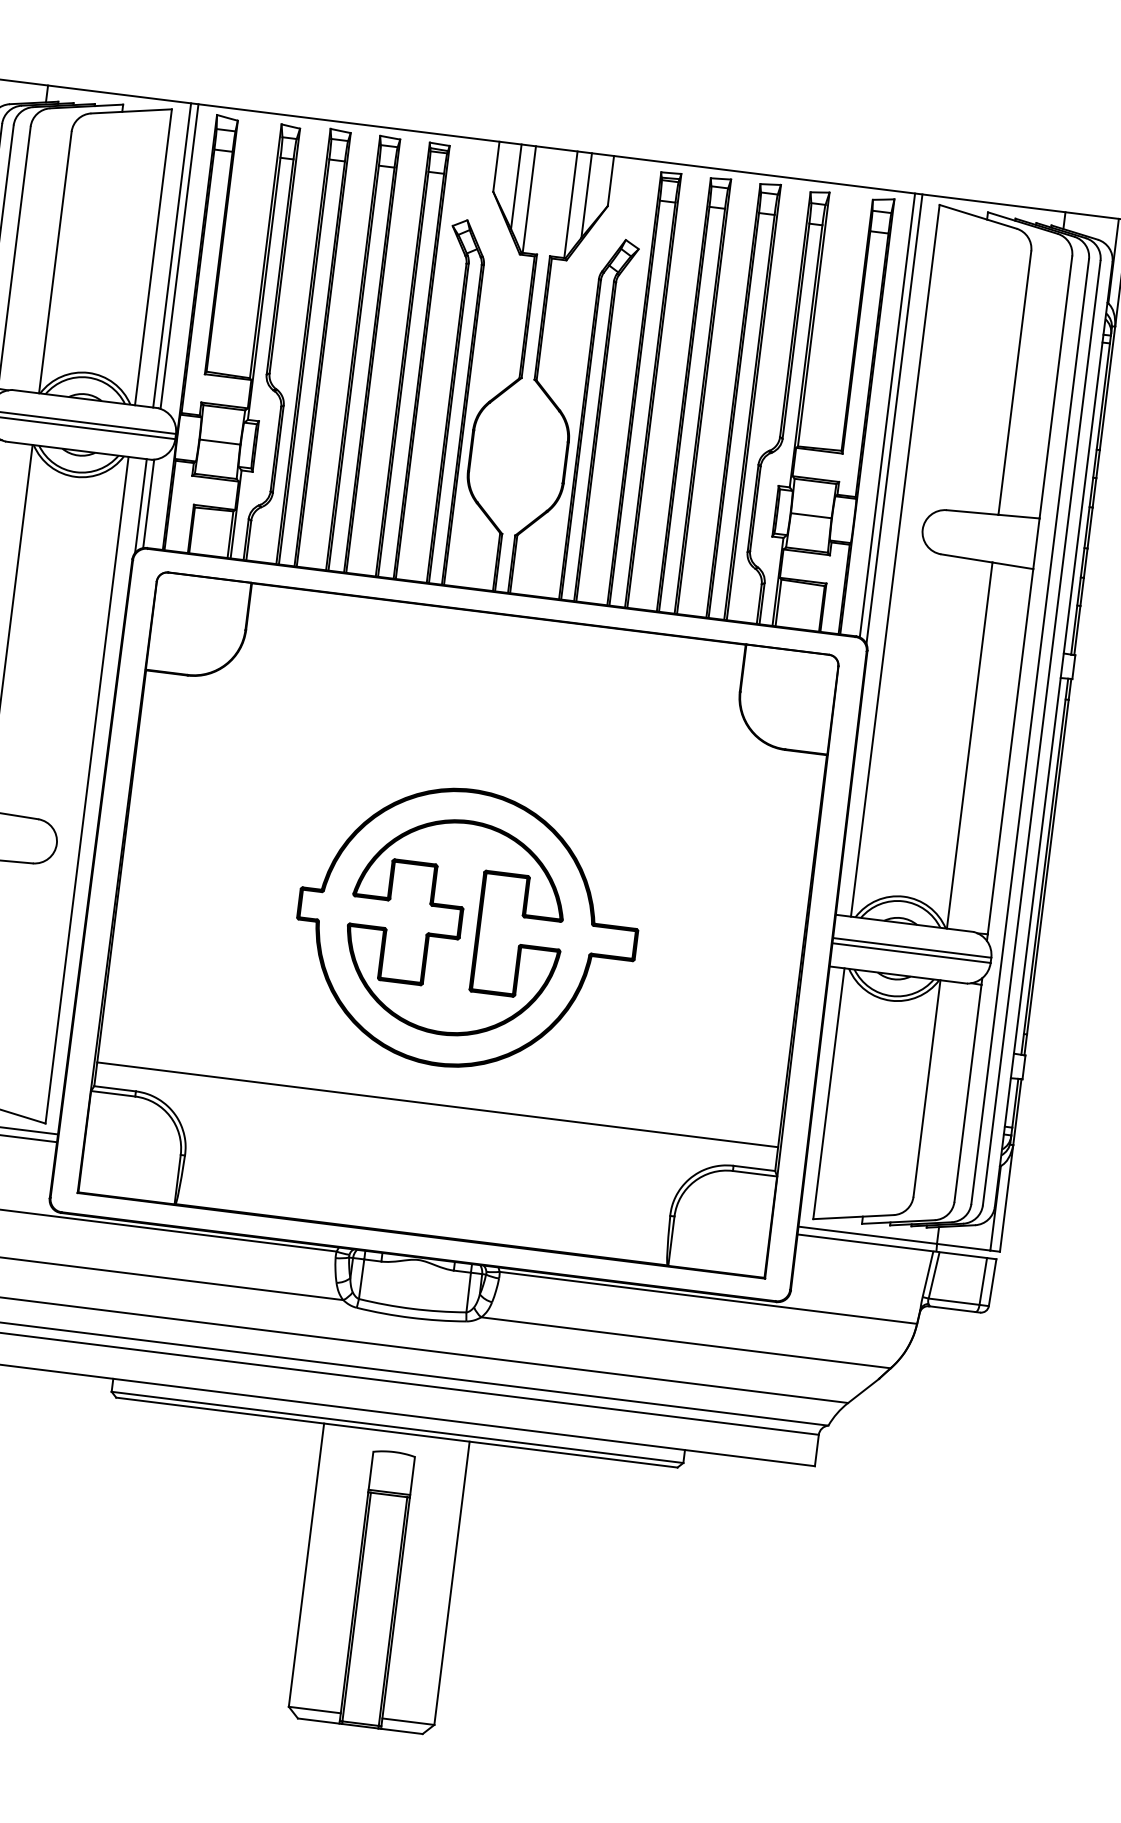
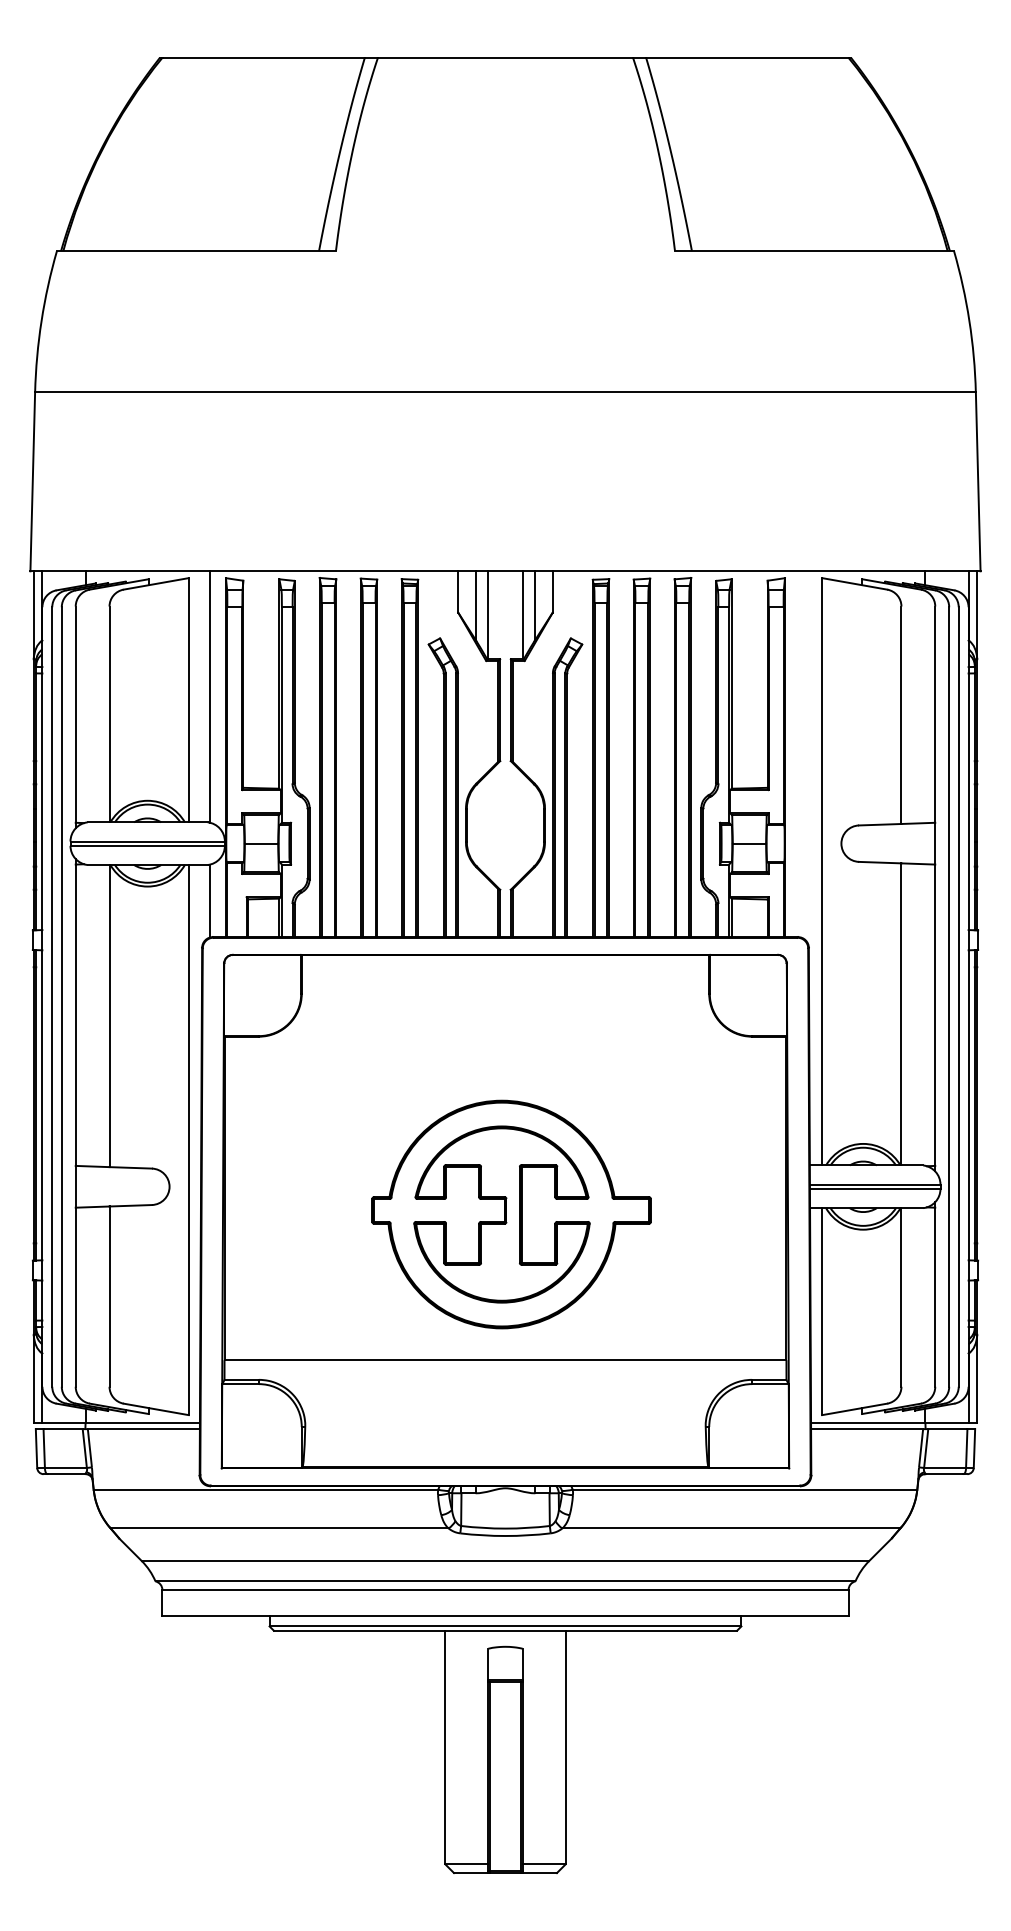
line: (171, 254) -> (203, 696), removed
line: (887, 415) -> (801, 754), removed
line: (894, 418) -> (807, 756), removed
line: (140, 505) -> (203, 903), removed

